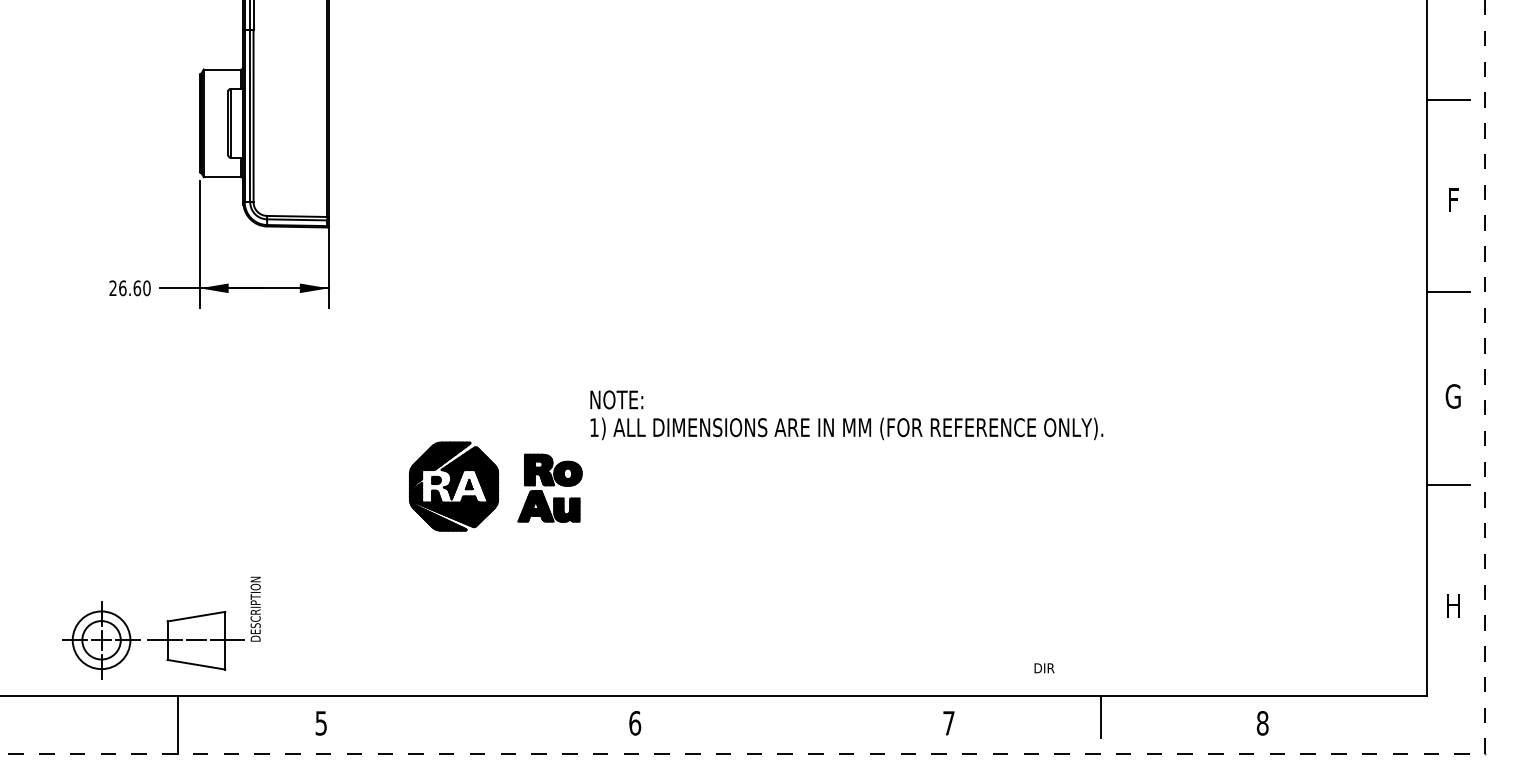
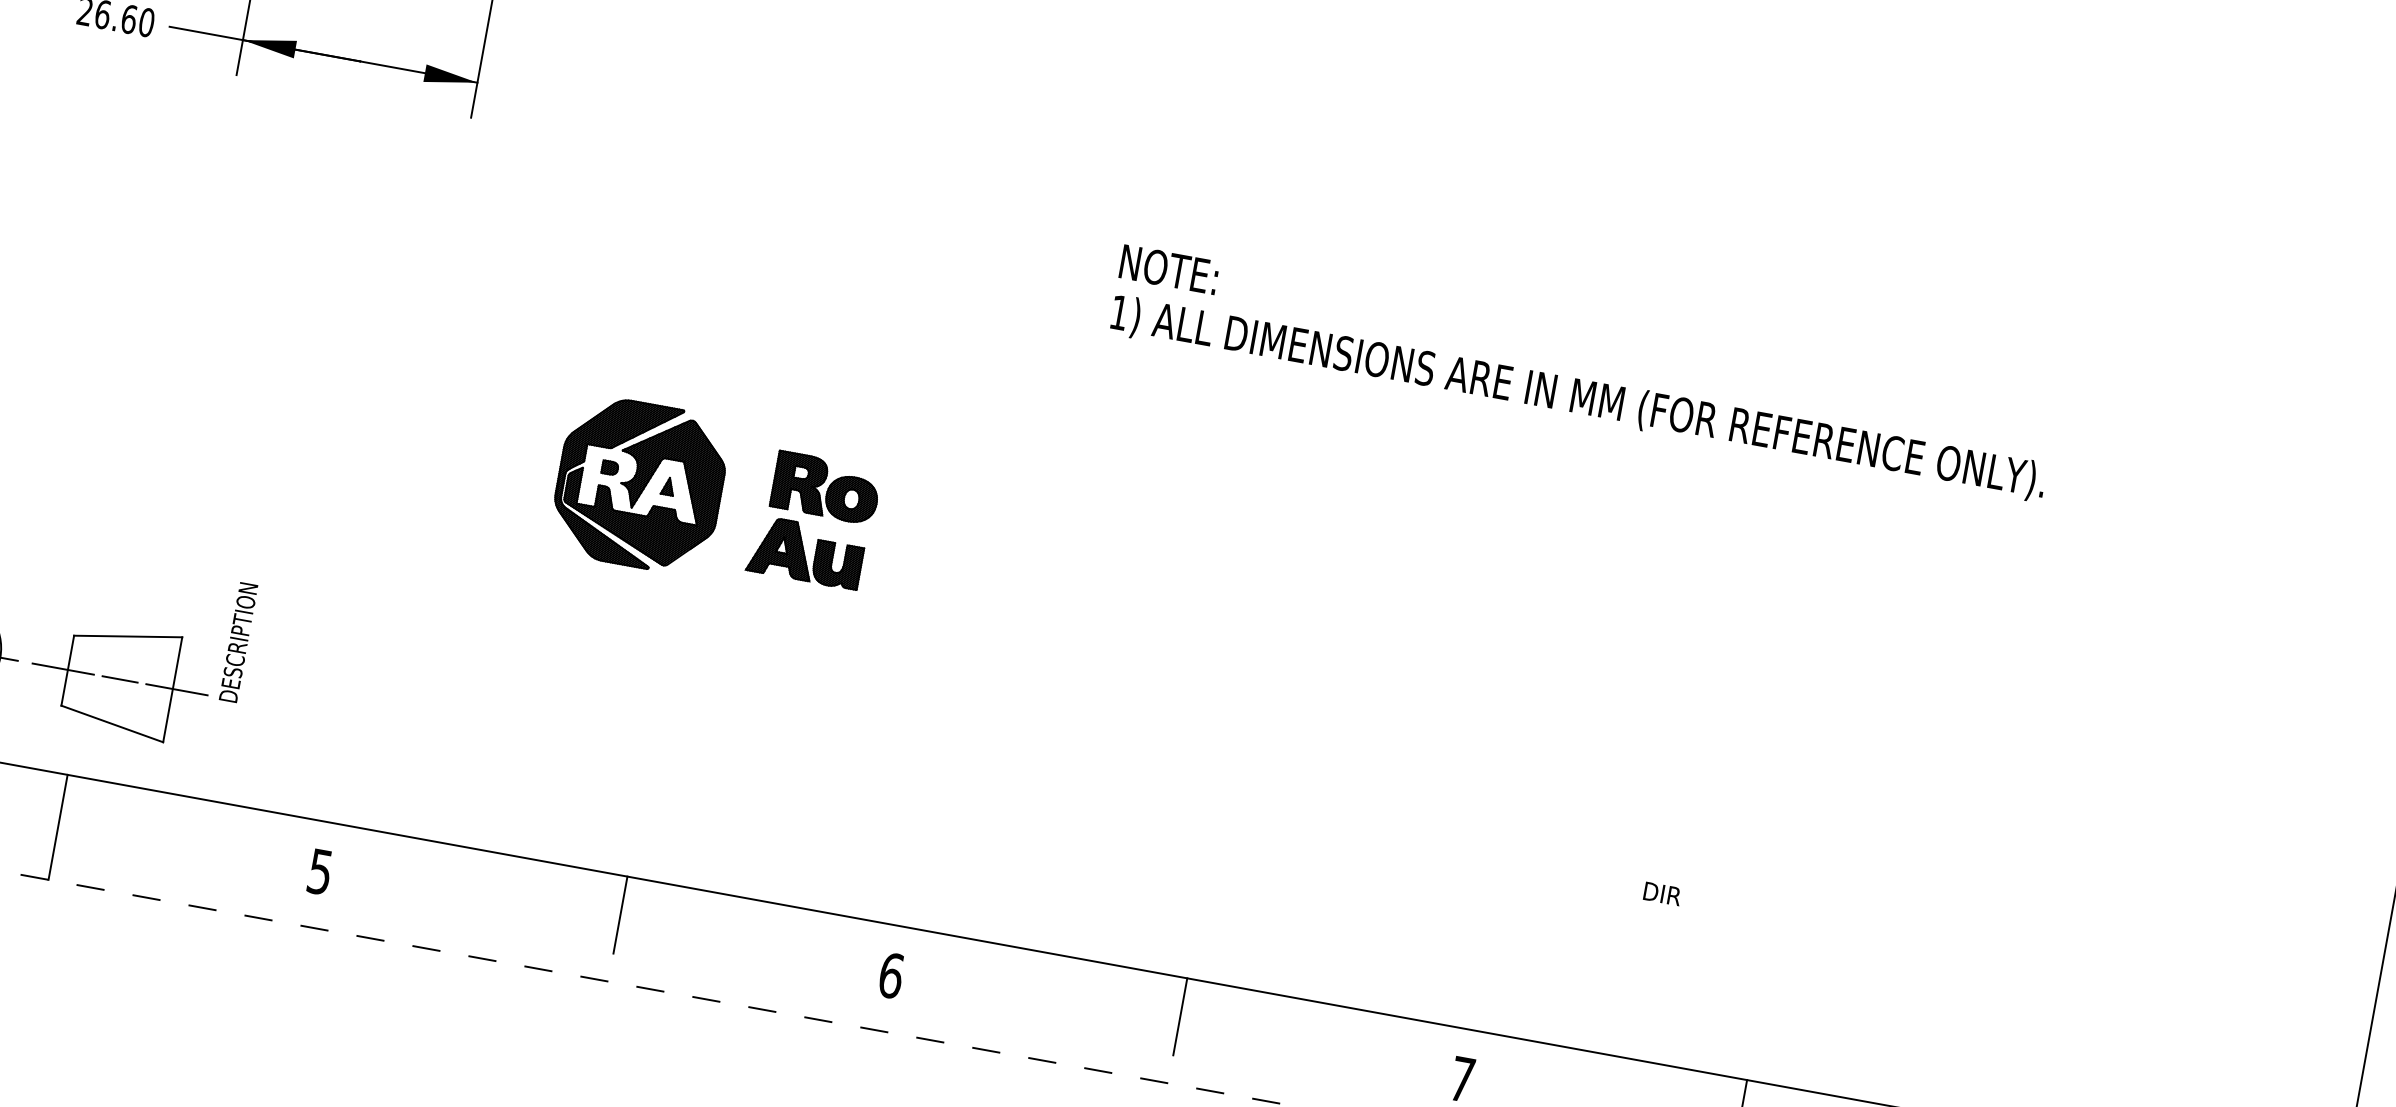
text: (846, 415) -> (1582, 374), moved
text: (1044, 668) -> (1662, 894), moved
line: (485, 717) -> (620, 915), added
line: (792, 717) -> (1179, 1017), added

